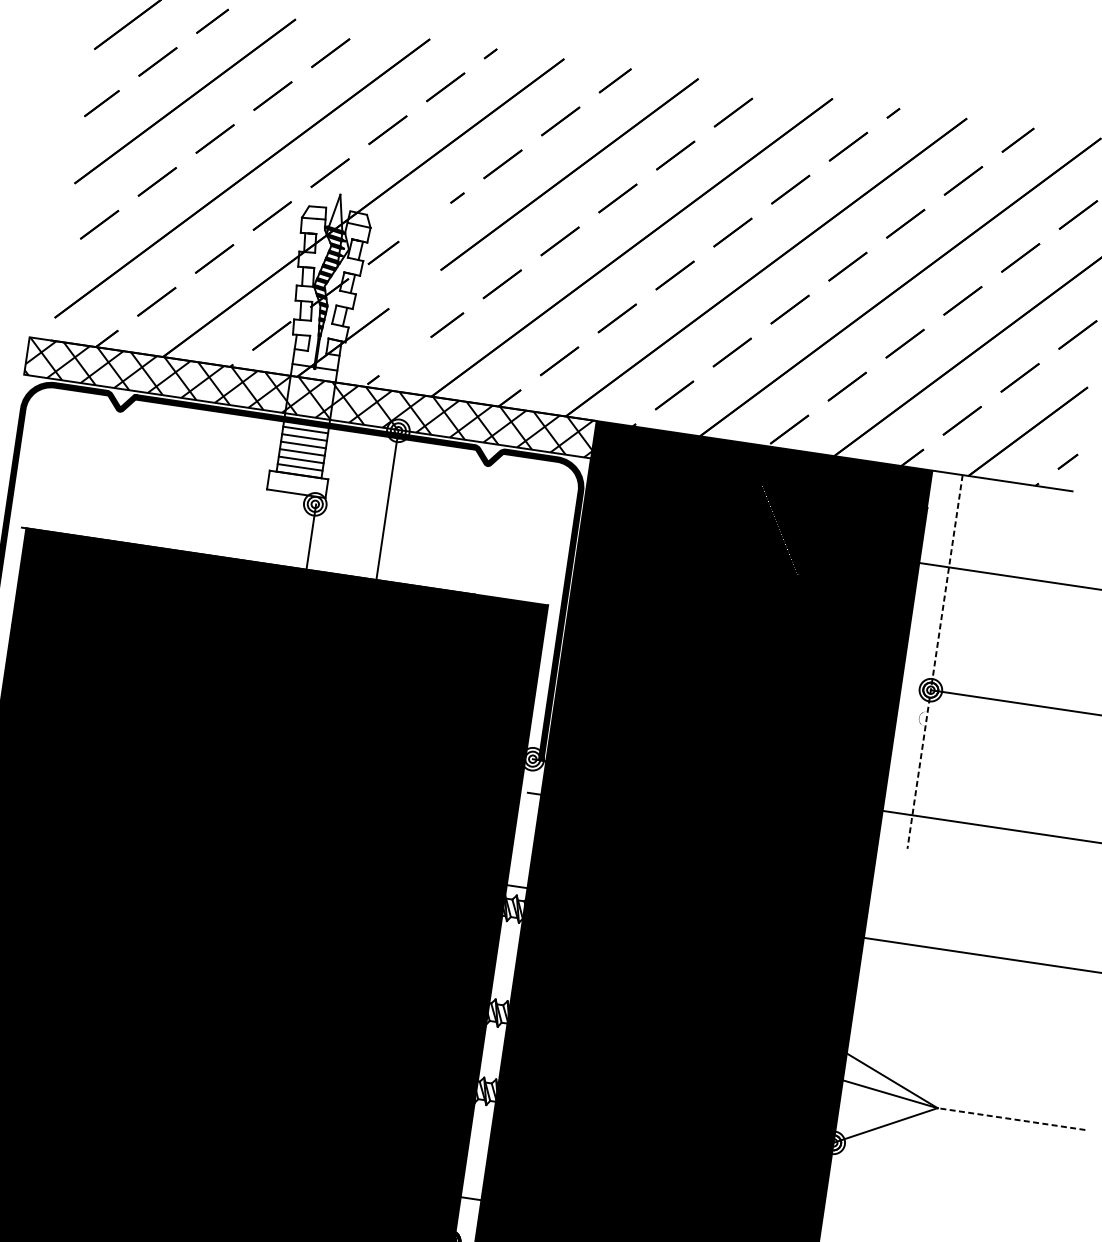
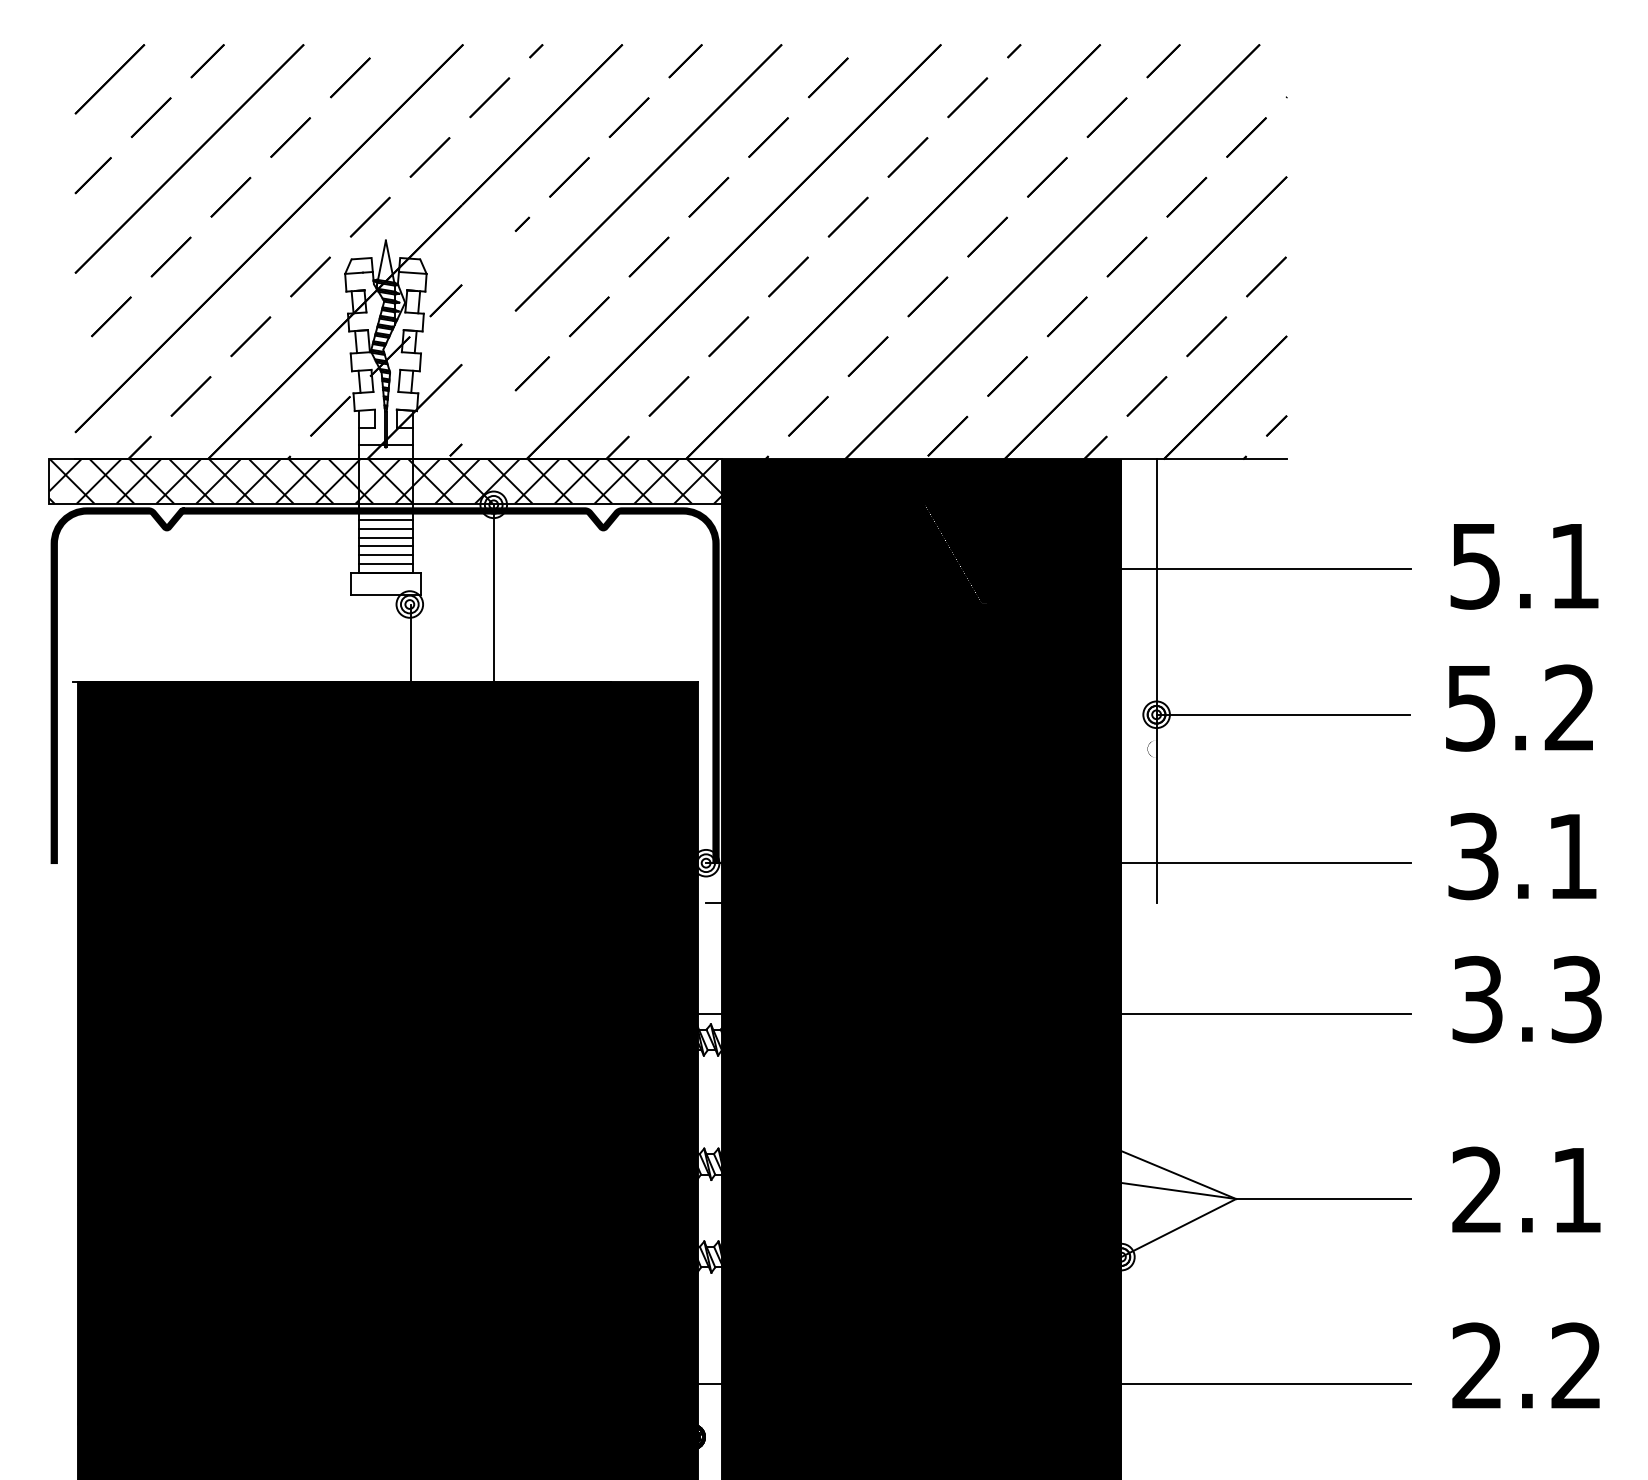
line: (934, 662) -> (1156, 681), dashed -> solid
line: (1011, 1119) -> (1323, 1199), dashed -> solid

